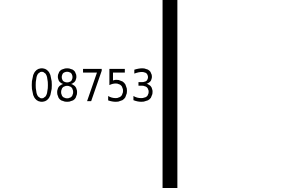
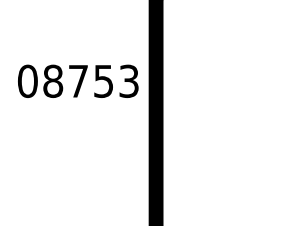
text: (92, 84) -> (78, 80), moved

